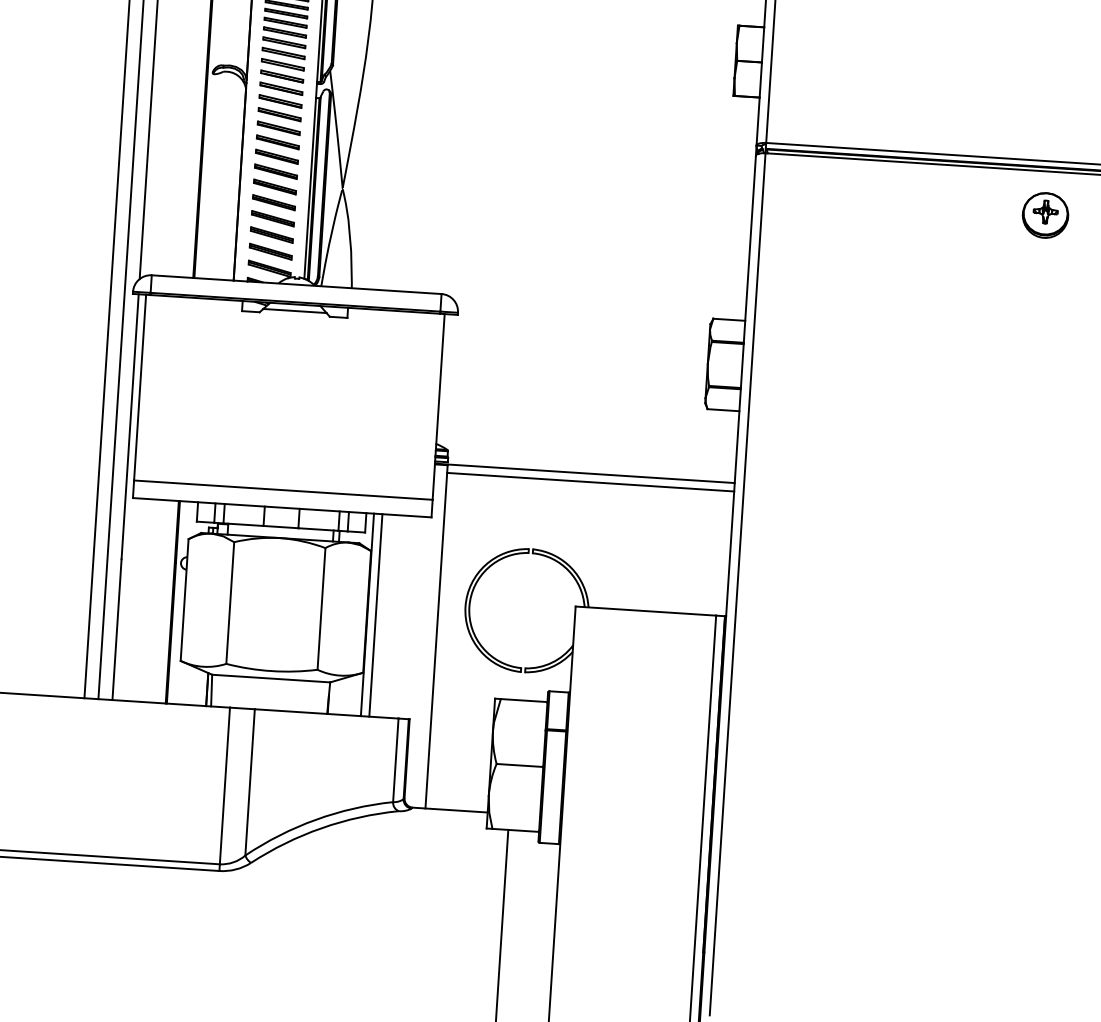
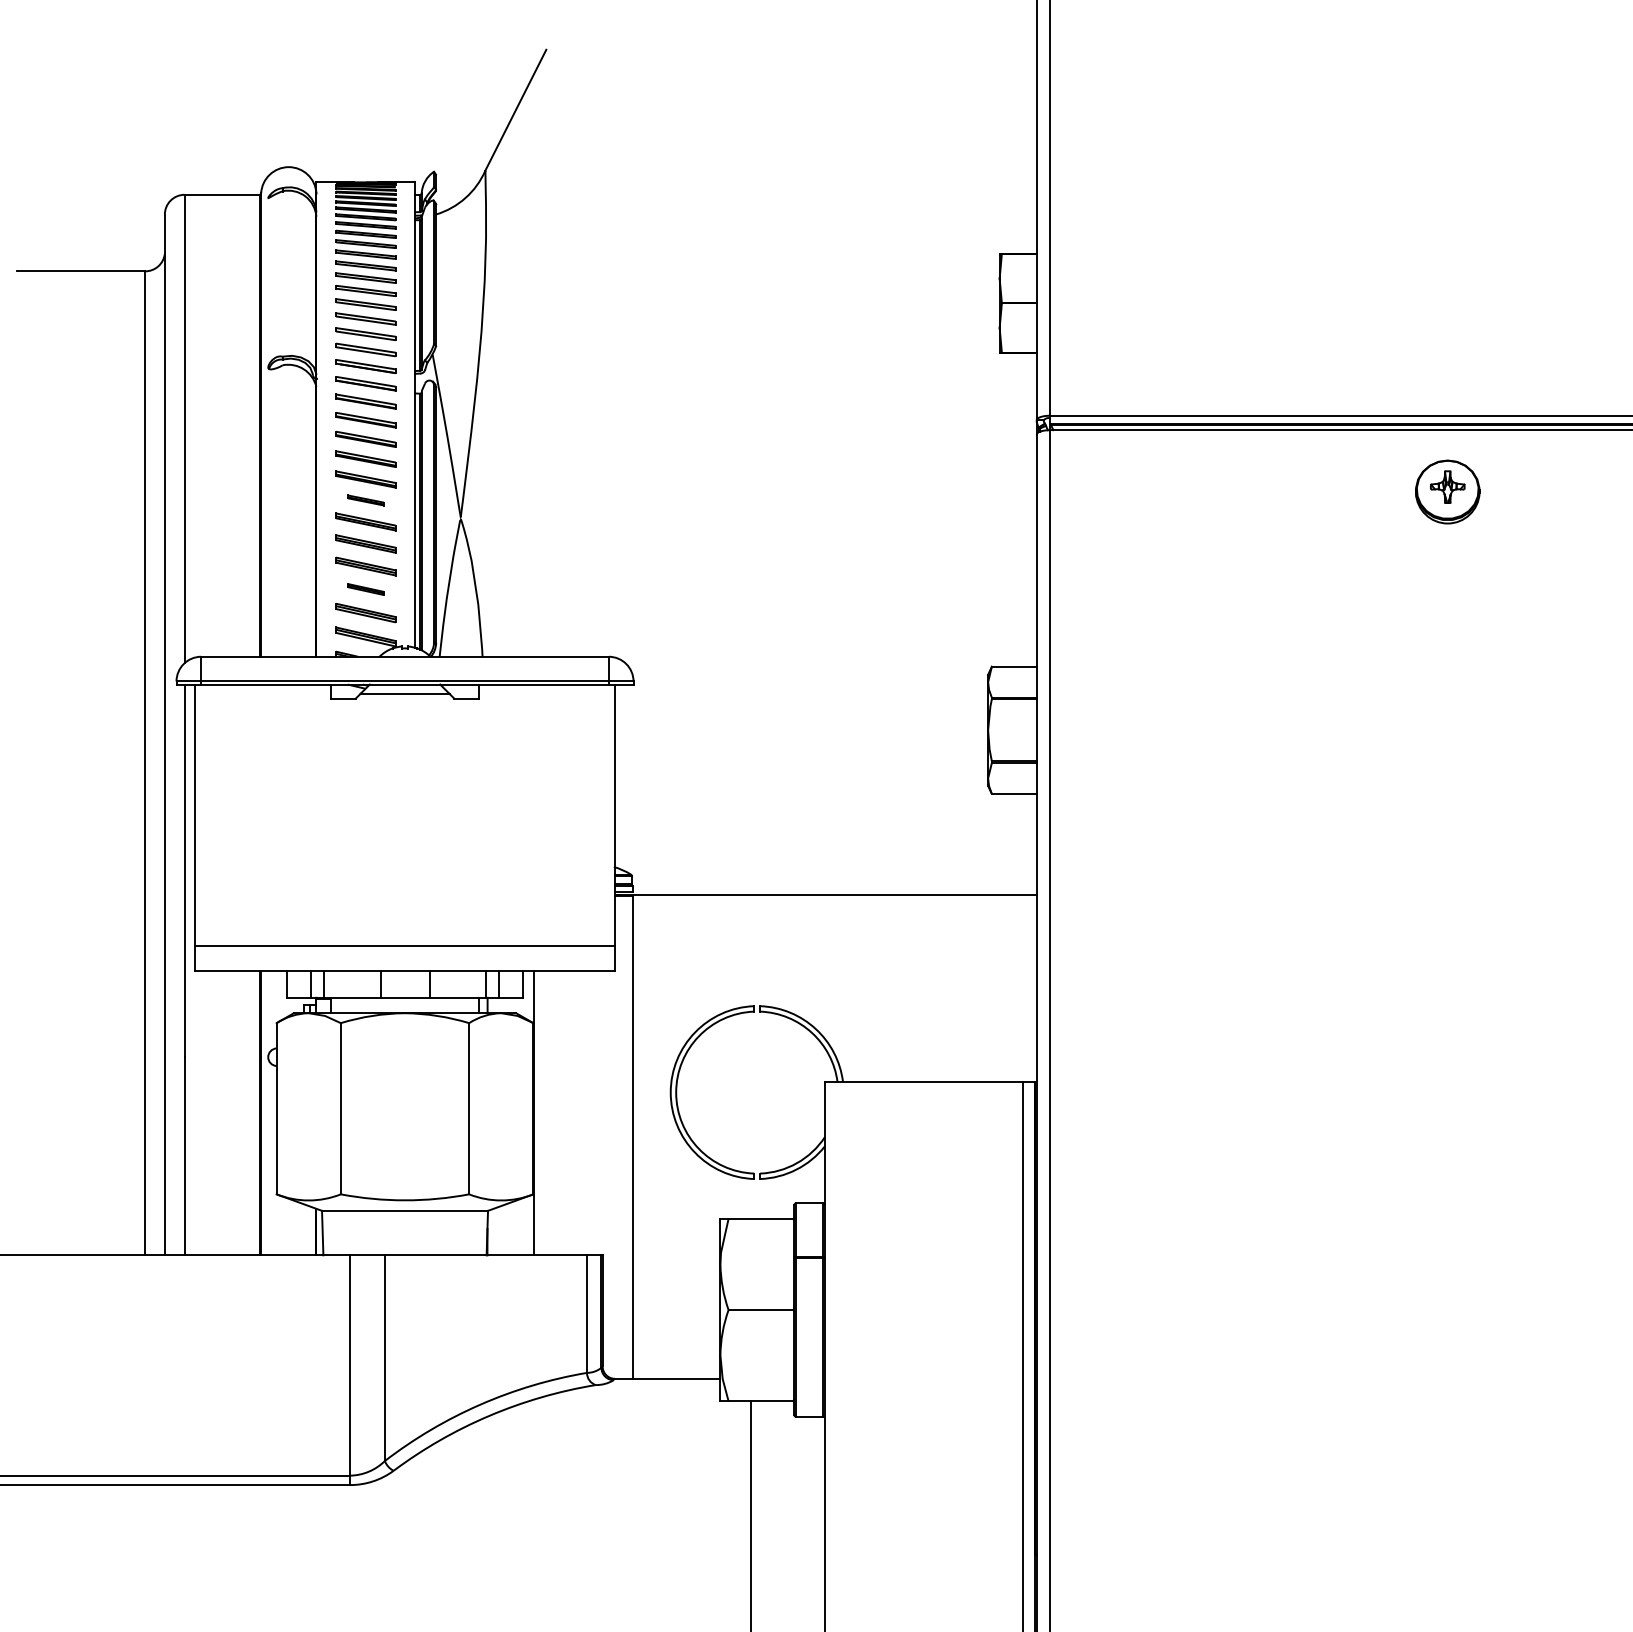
part: (275, 171) -> (365, 500), size x0.6
part: (271, 235) -> (365, 589), size x0.6
line: (590, 481) -> (834, 906), removed
line: (375, 615) -> (545, 1112), removed

